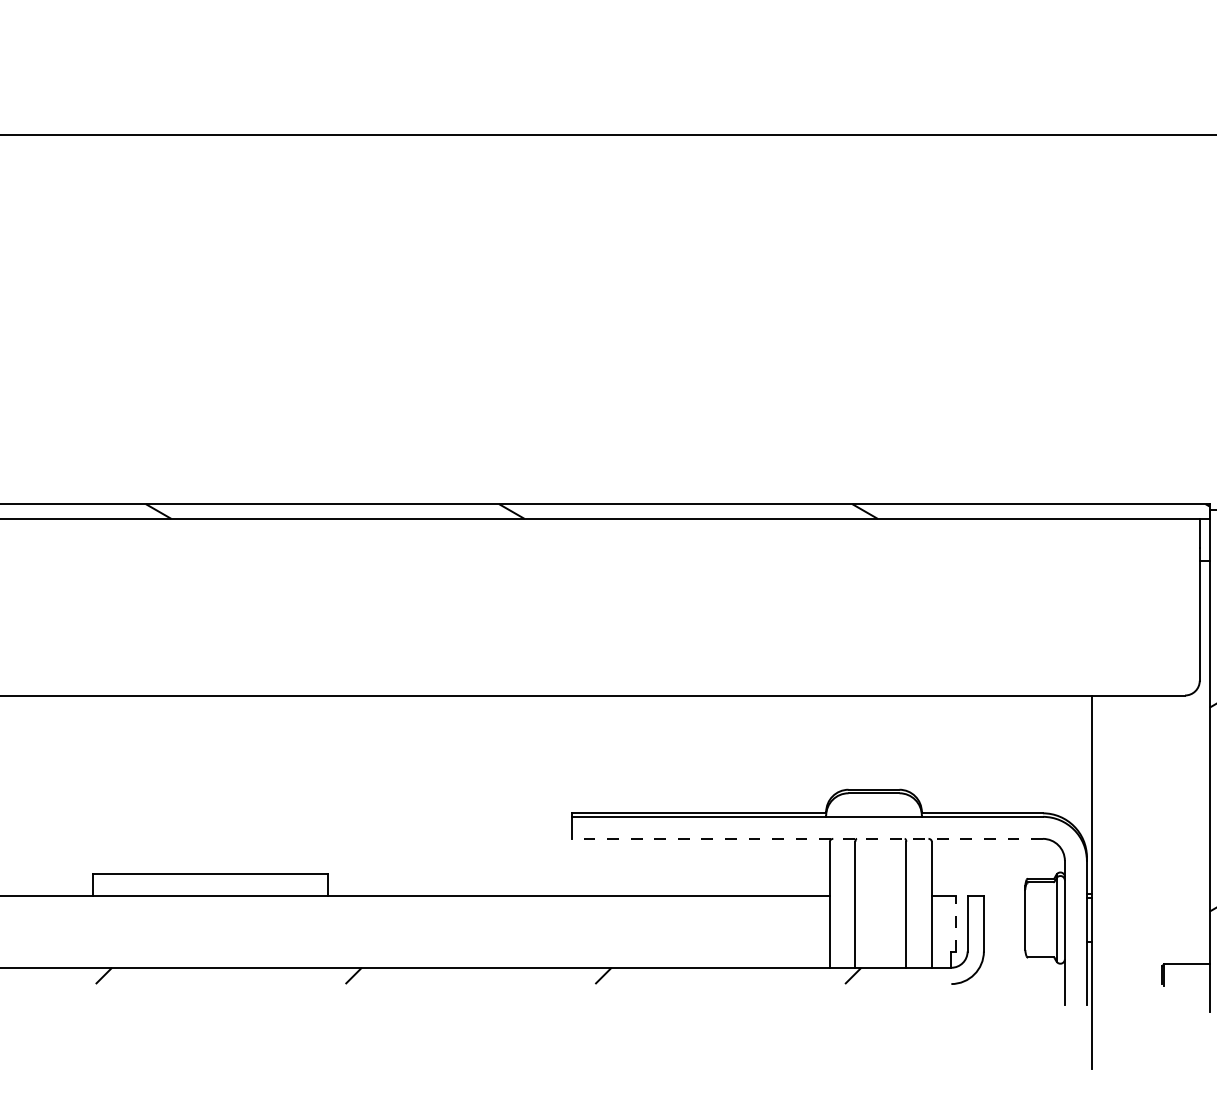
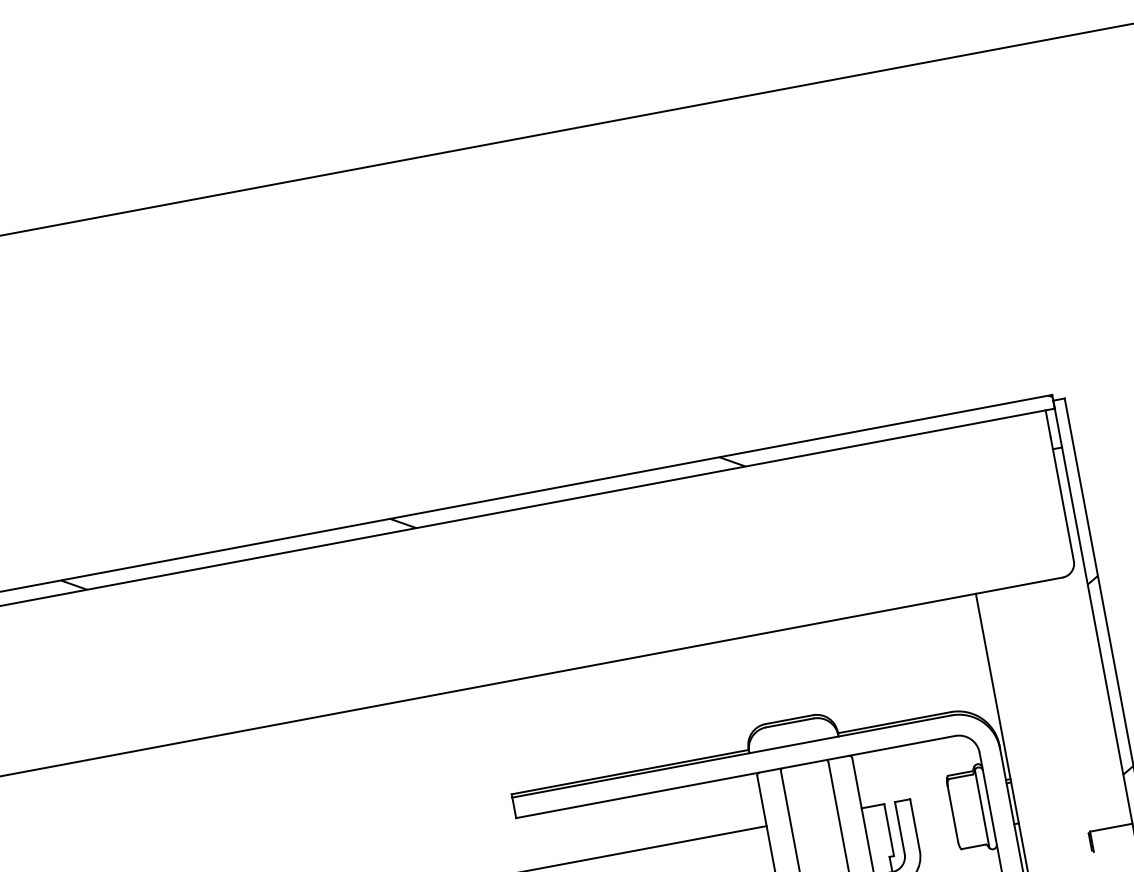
line: (807, 838) -> (735, 776), dashed -> solid
line: (956, 923) -> (889, 829), dashed -> solid

